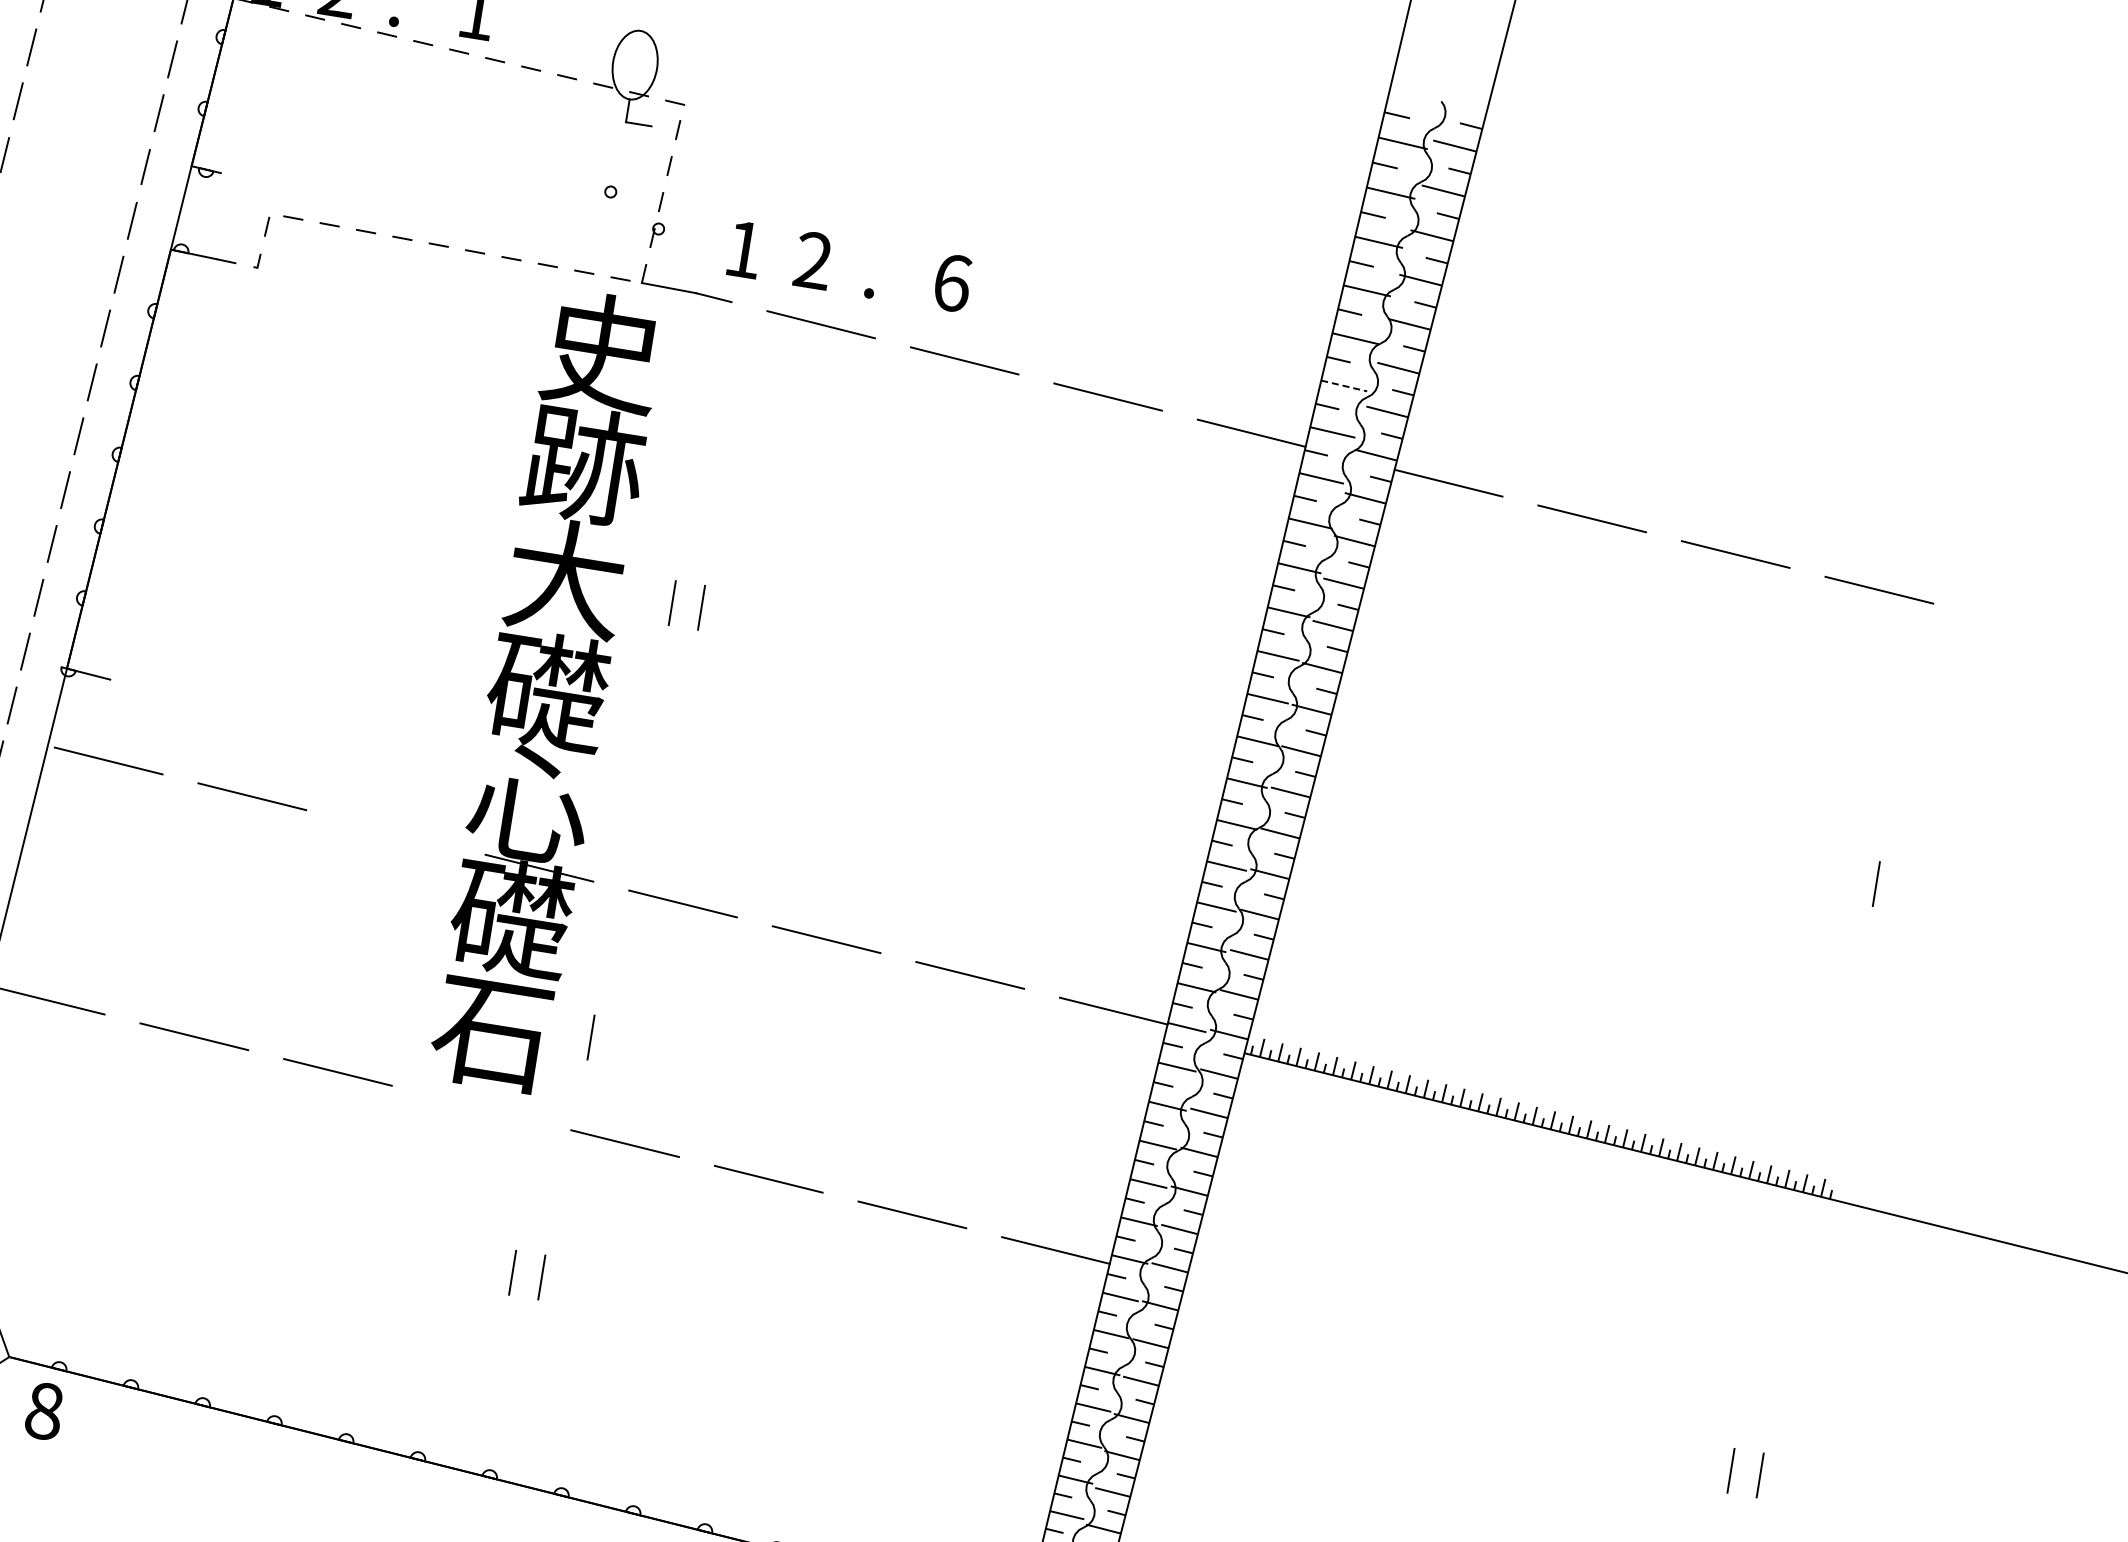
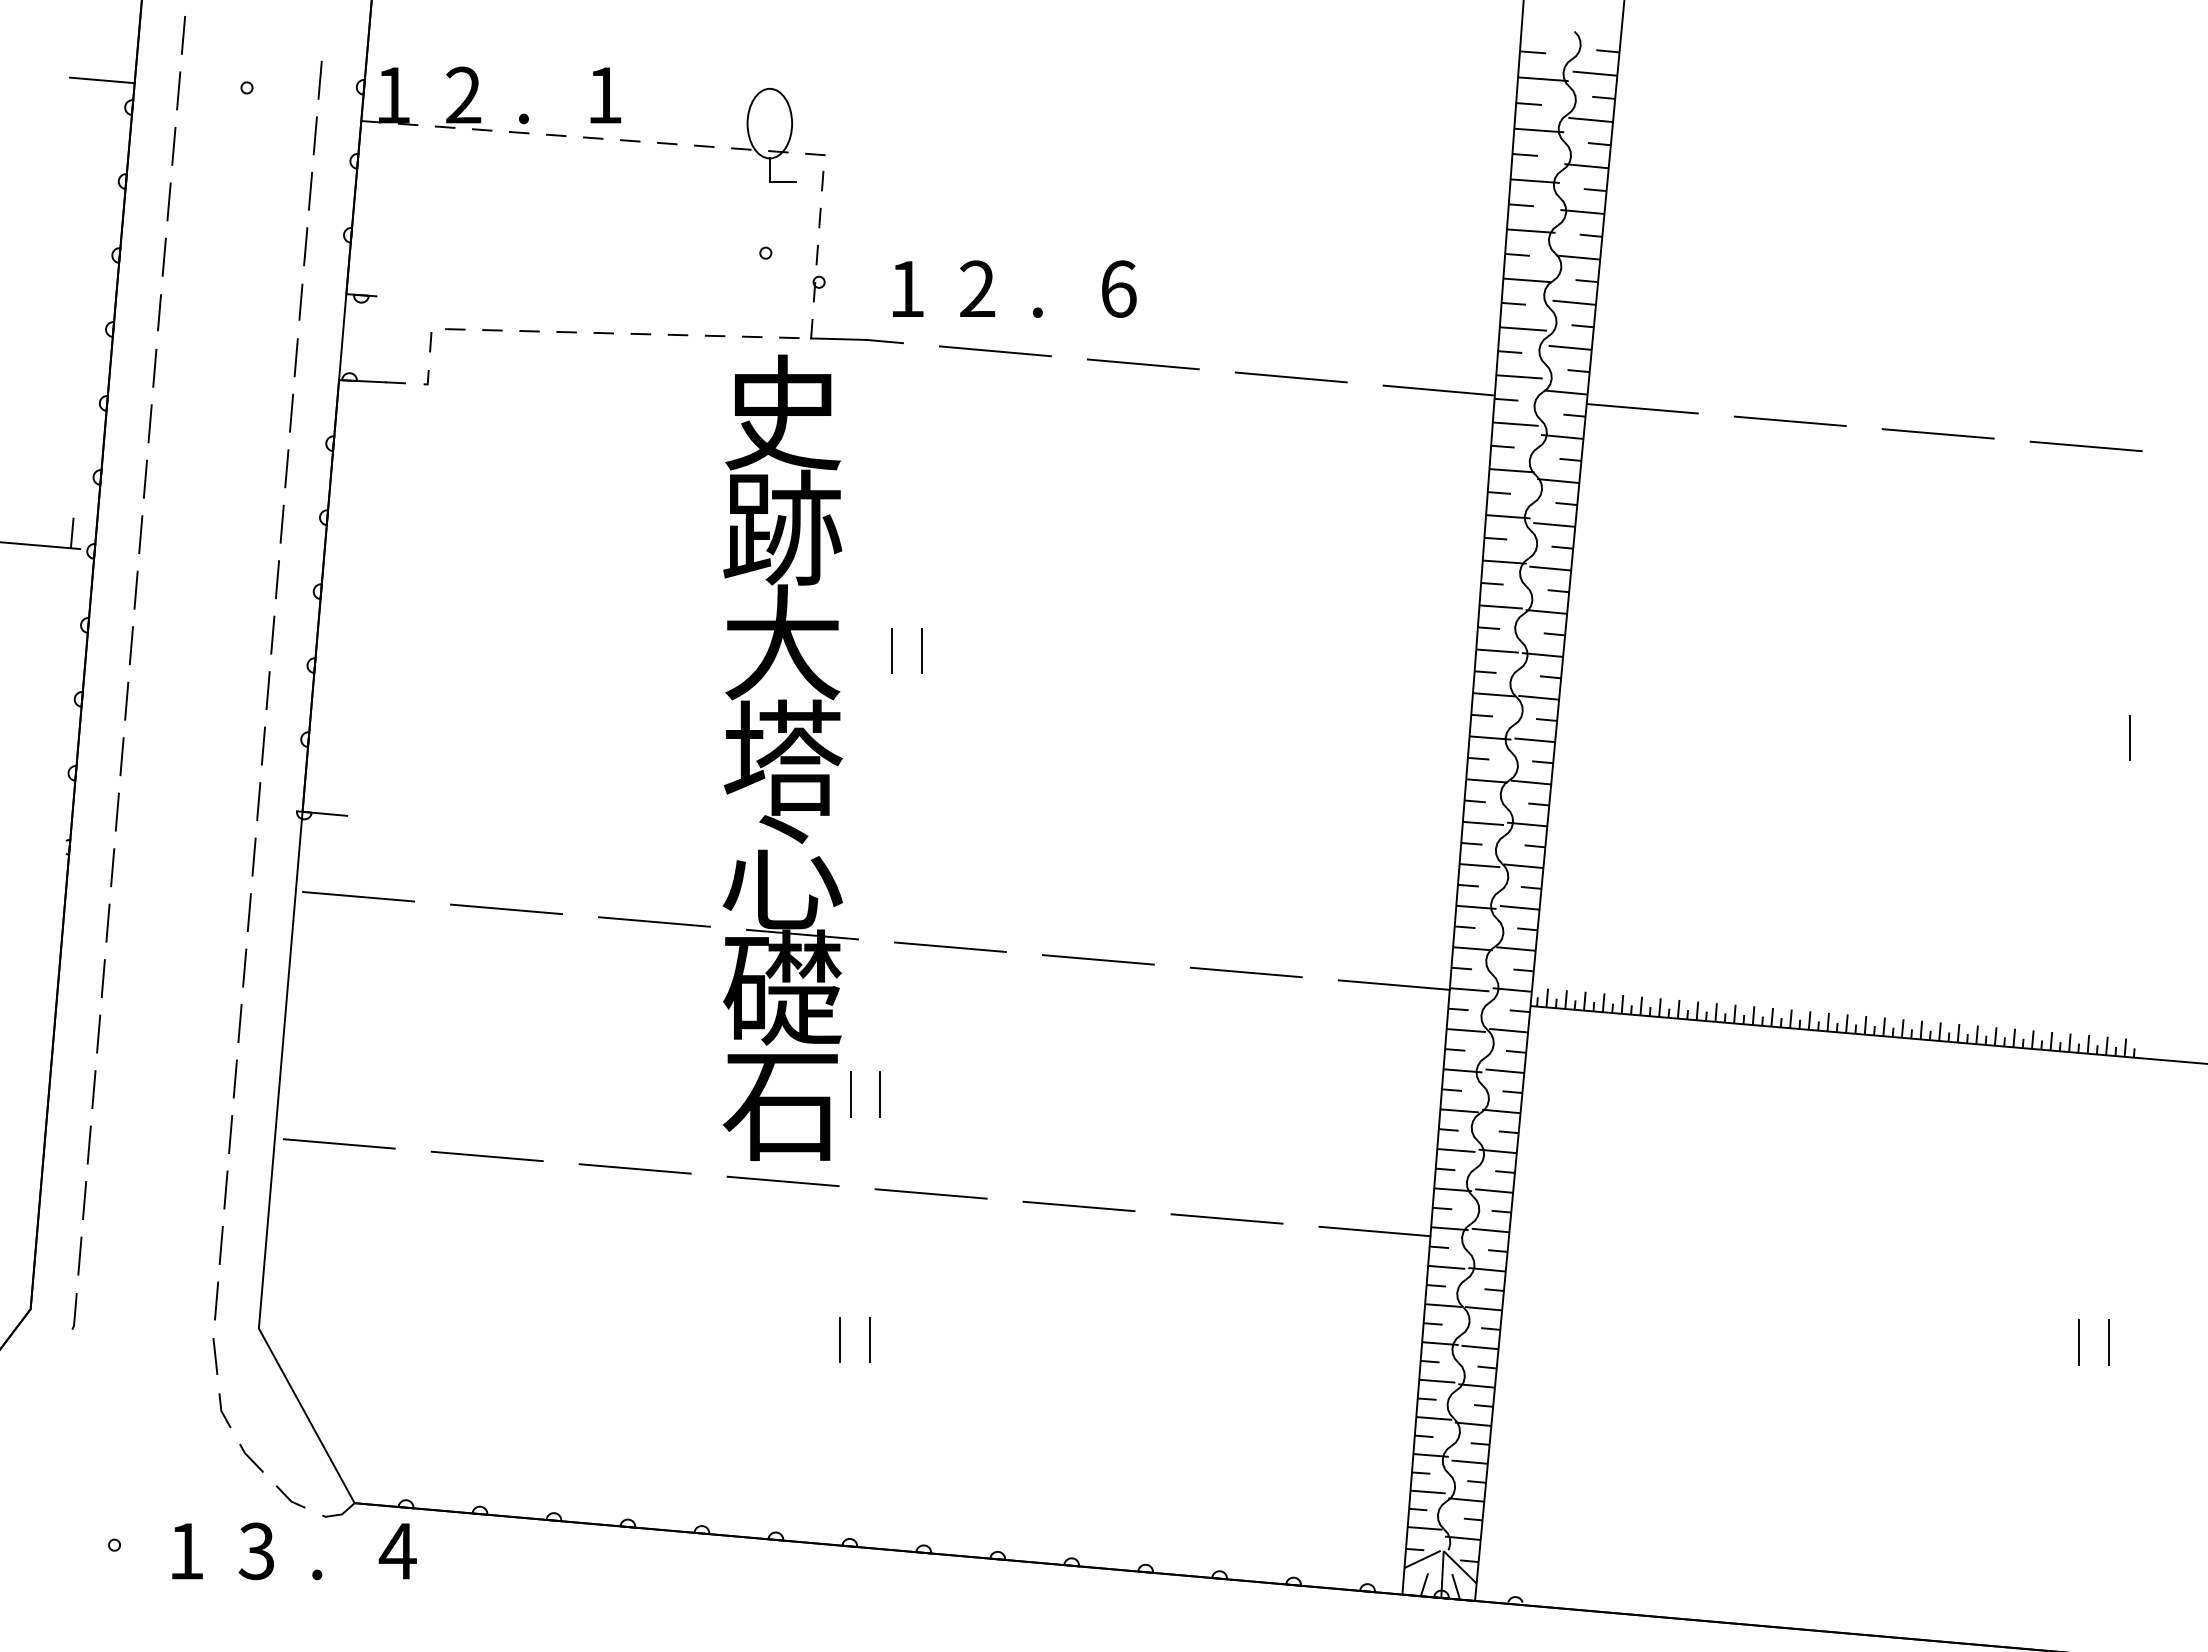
line: (1344, 386) -> (1523, 329), dashed -> solid
text: (547, 690) -> (782, 757), 礎 -> 塔
line: (395, 831) -> (654, 921), added
line: (561, 1032) -> (850, 1093), added
line: (480, 1107) -> (782, 1181), added
text: (43, 1411) -> (397, 1551), 8 -> 4

